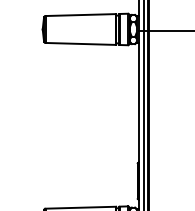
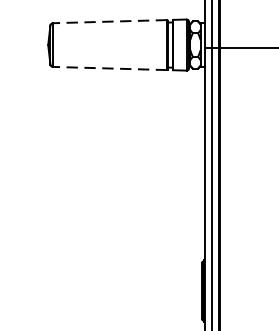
line: (80, 15) -> (109, 22), solid -> dashed
line: (80, 43) -> (109, 67), solid -> dashed

